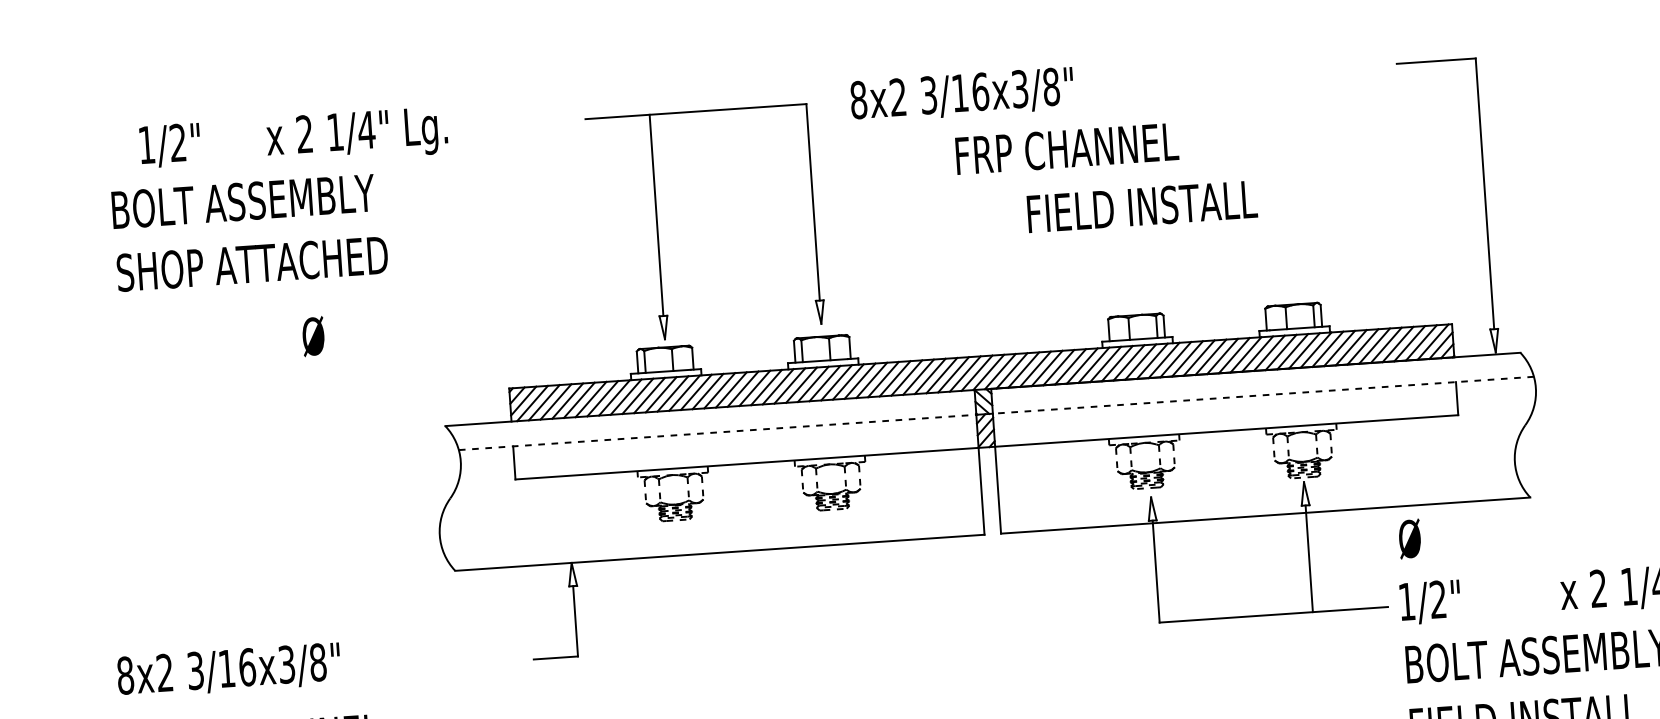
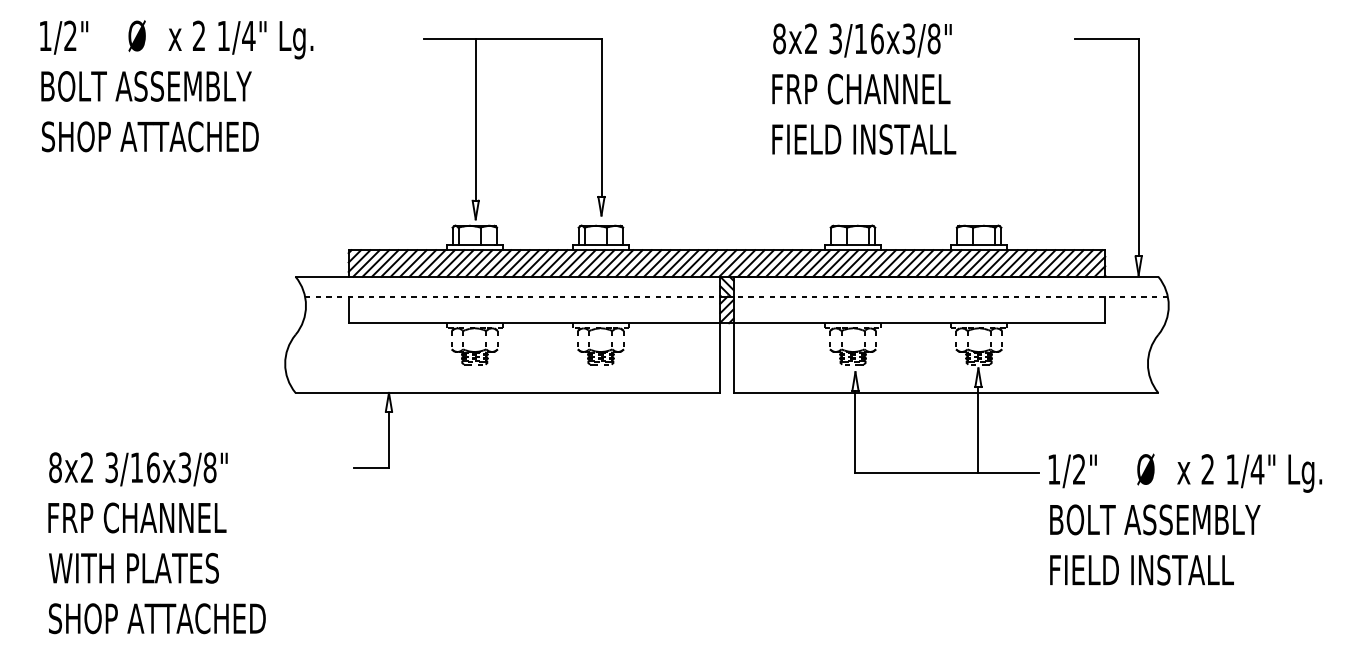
text: (962, 95) -> (862, 40), moved
text: (170, 145) -> (64, 37), moved
text: (1067, 147) -> (861, 88), moved
text: (312, 335) -> (136, 35), moved
text: (1409, 539) -> (1145, 469), moved
text: (229, 670) -> (138, 469), moved

